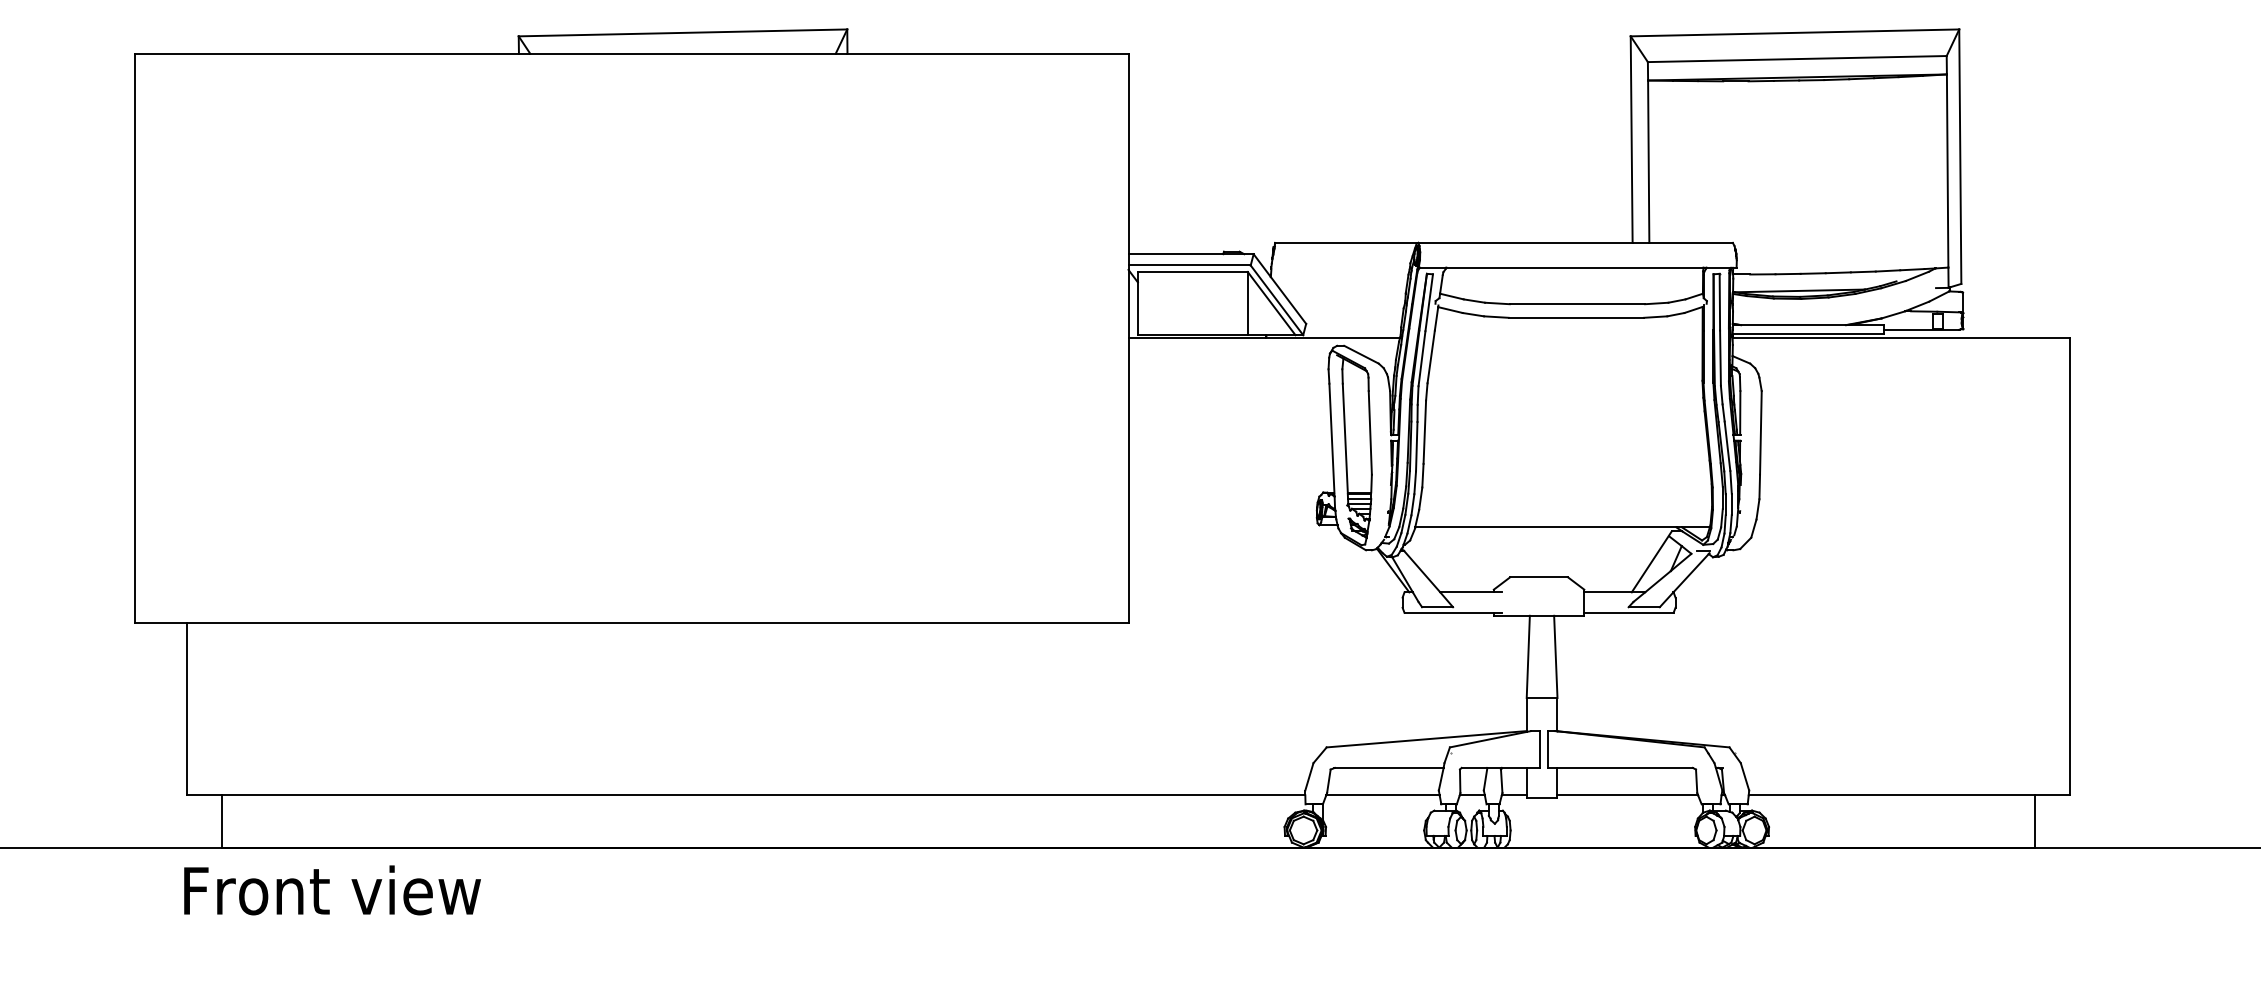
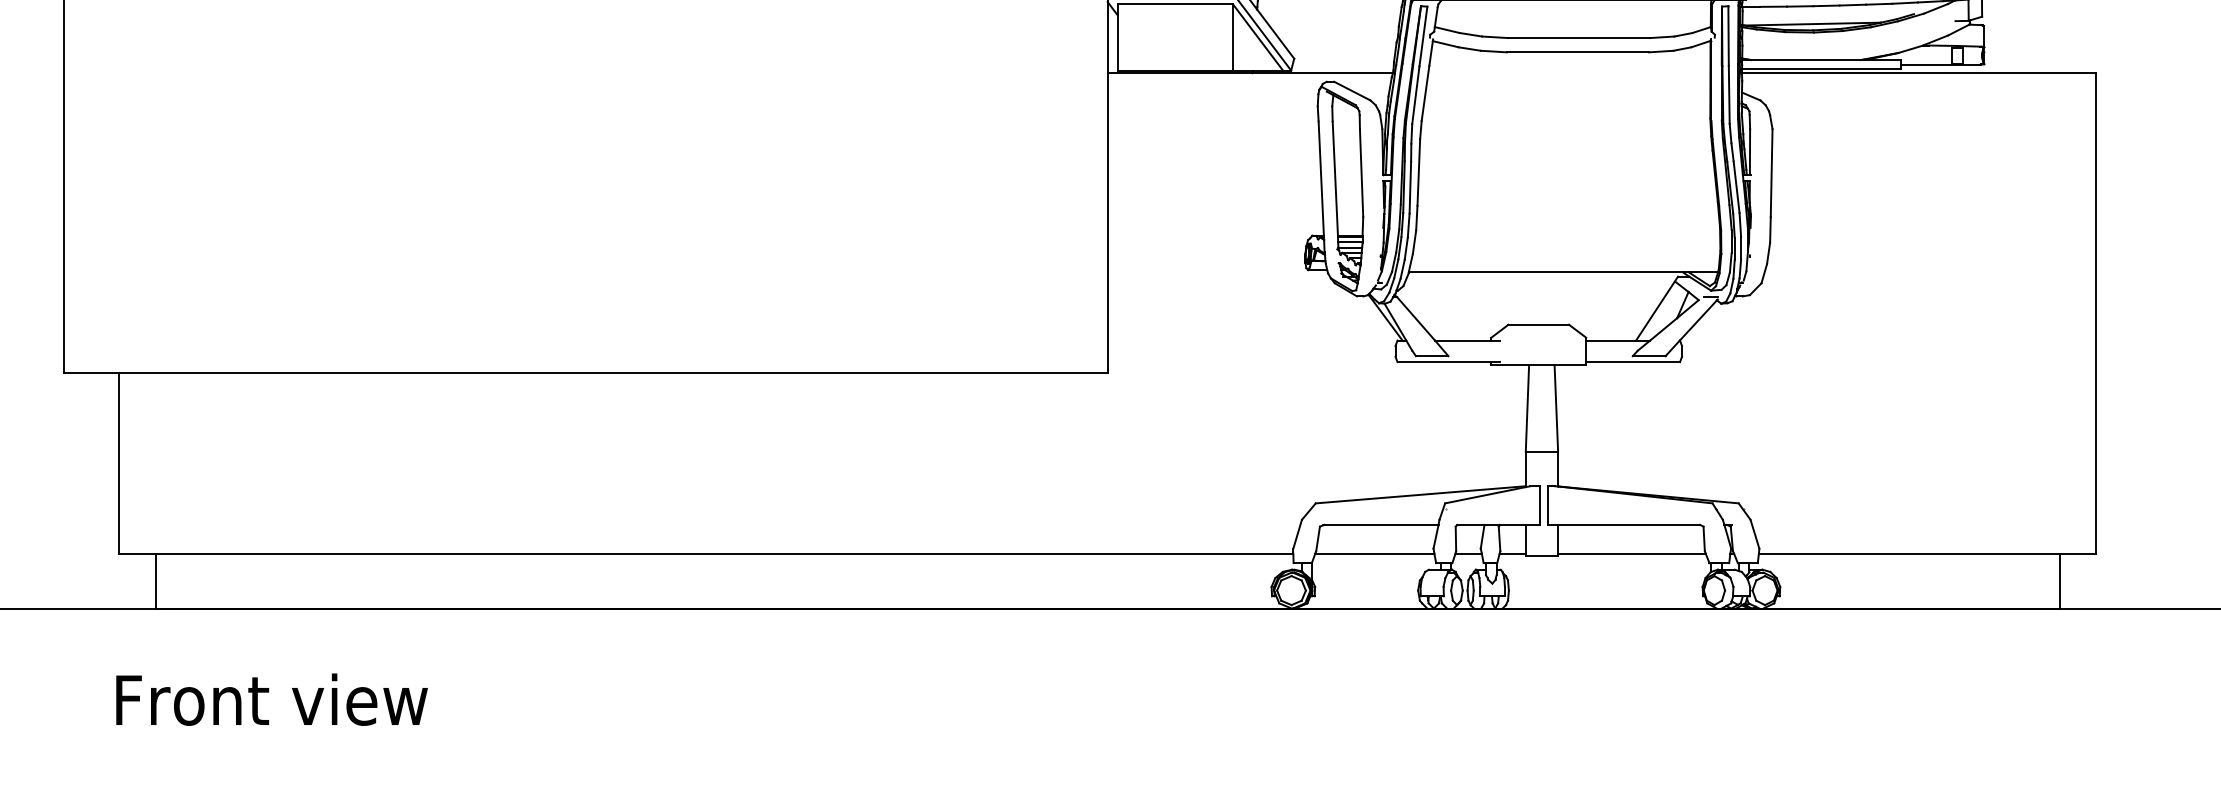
text: (332, 890) -> (271, 699), moved

